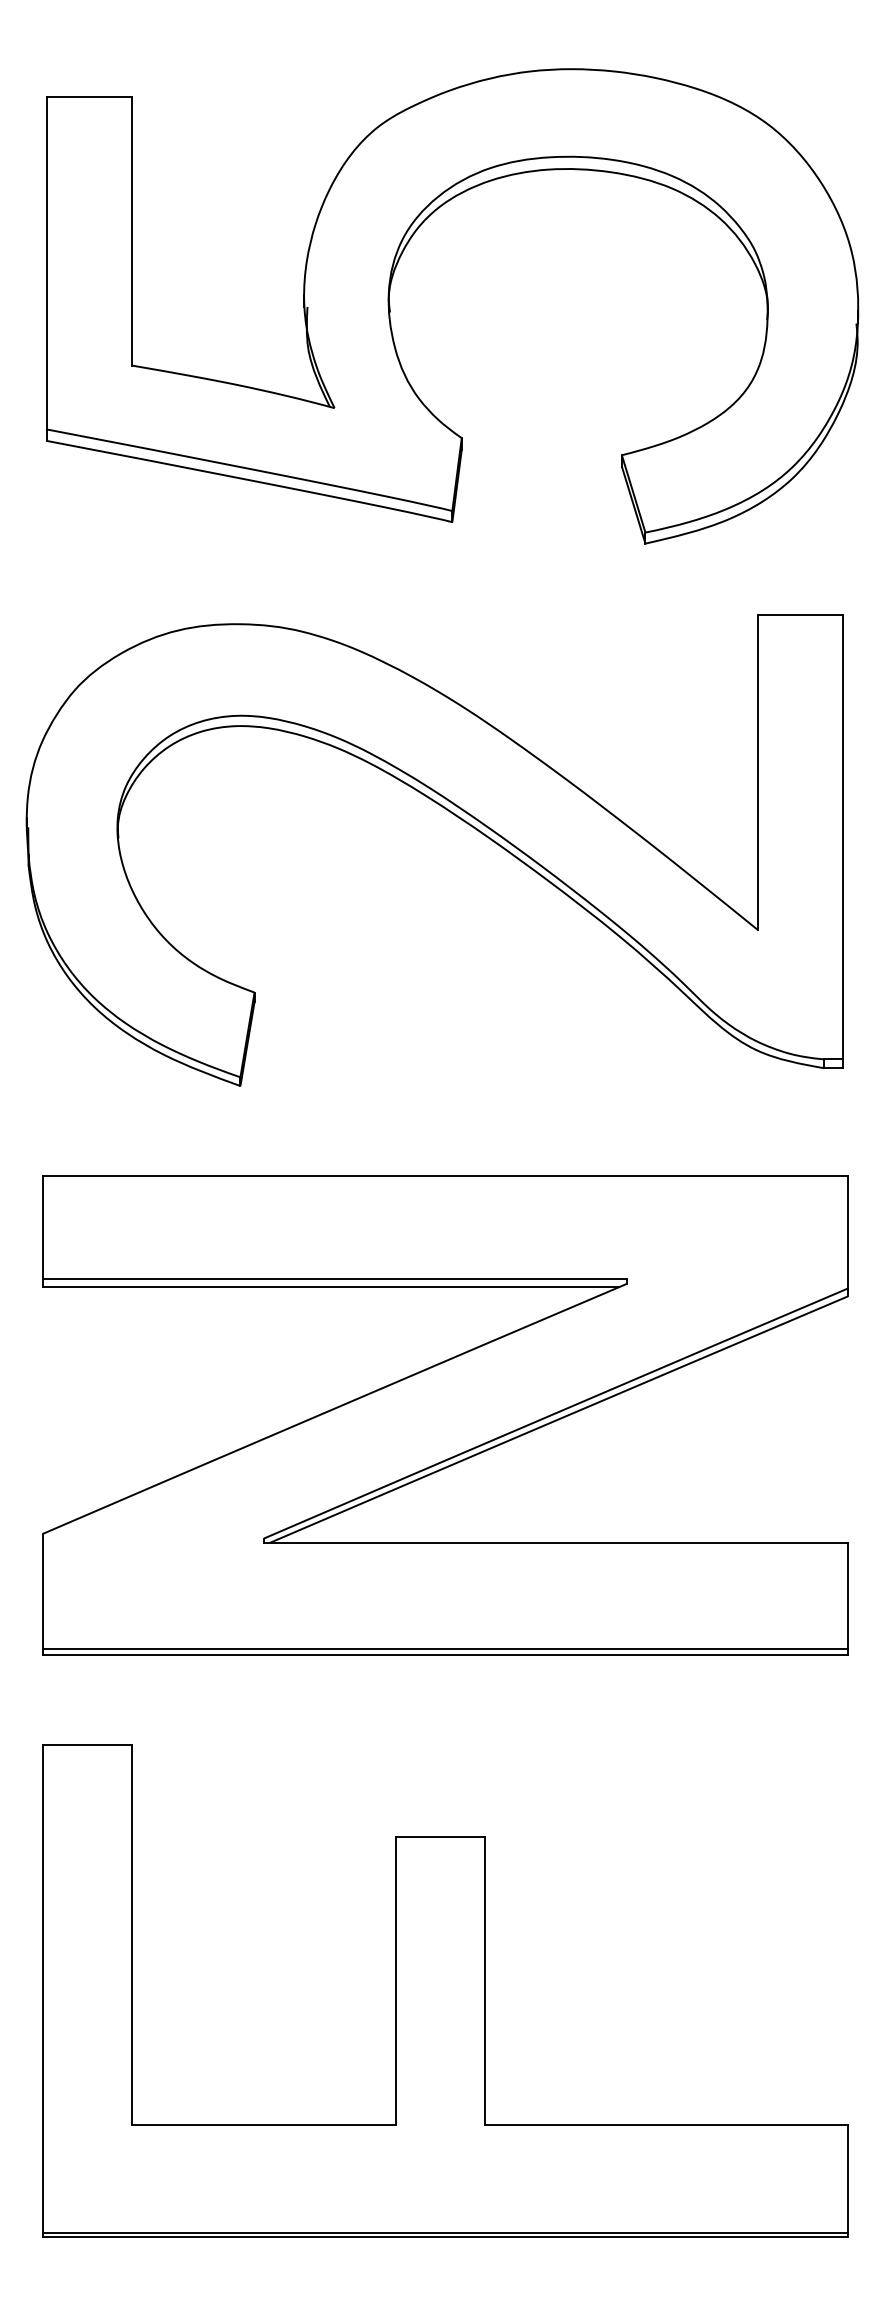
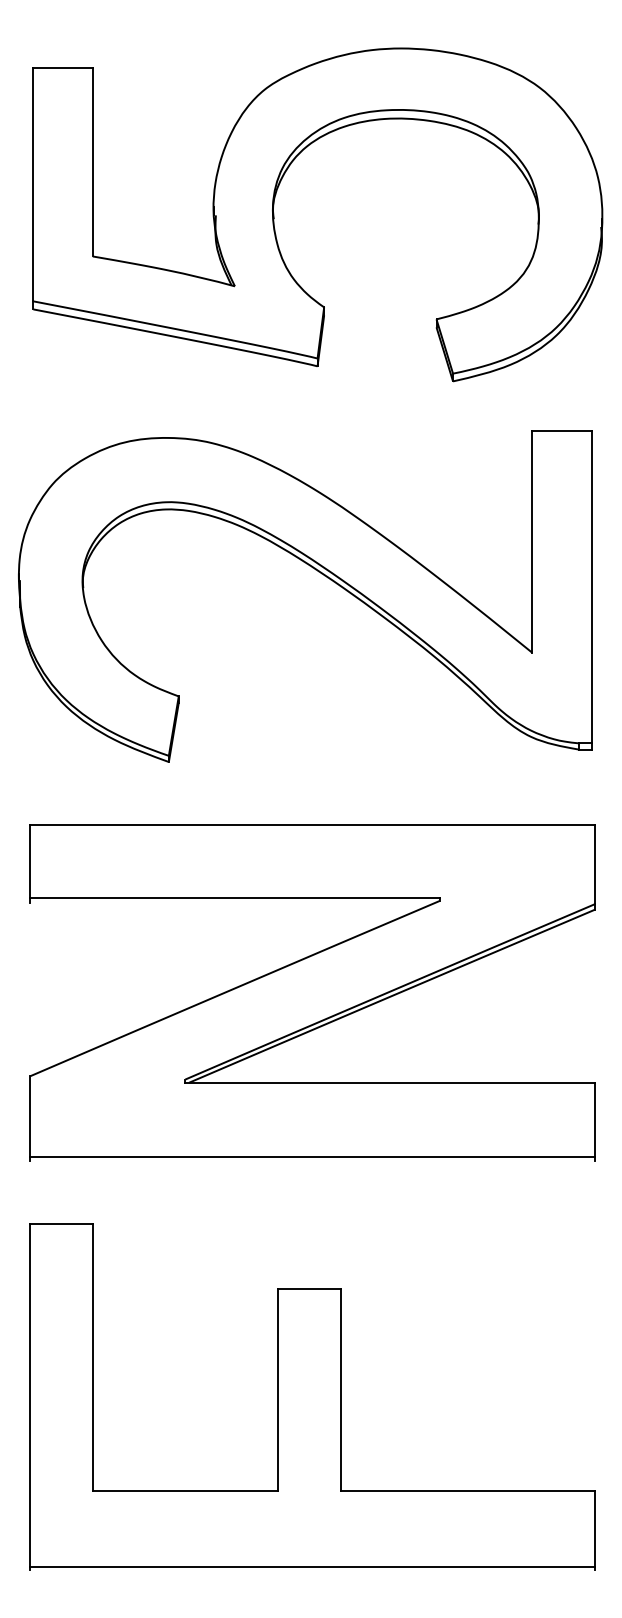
line: (330, 1287) -> (232, 903), removed
line: (444, 1654) -> (312, 1160), removed
line: (444, 2236) -> (312, 1569), removed

